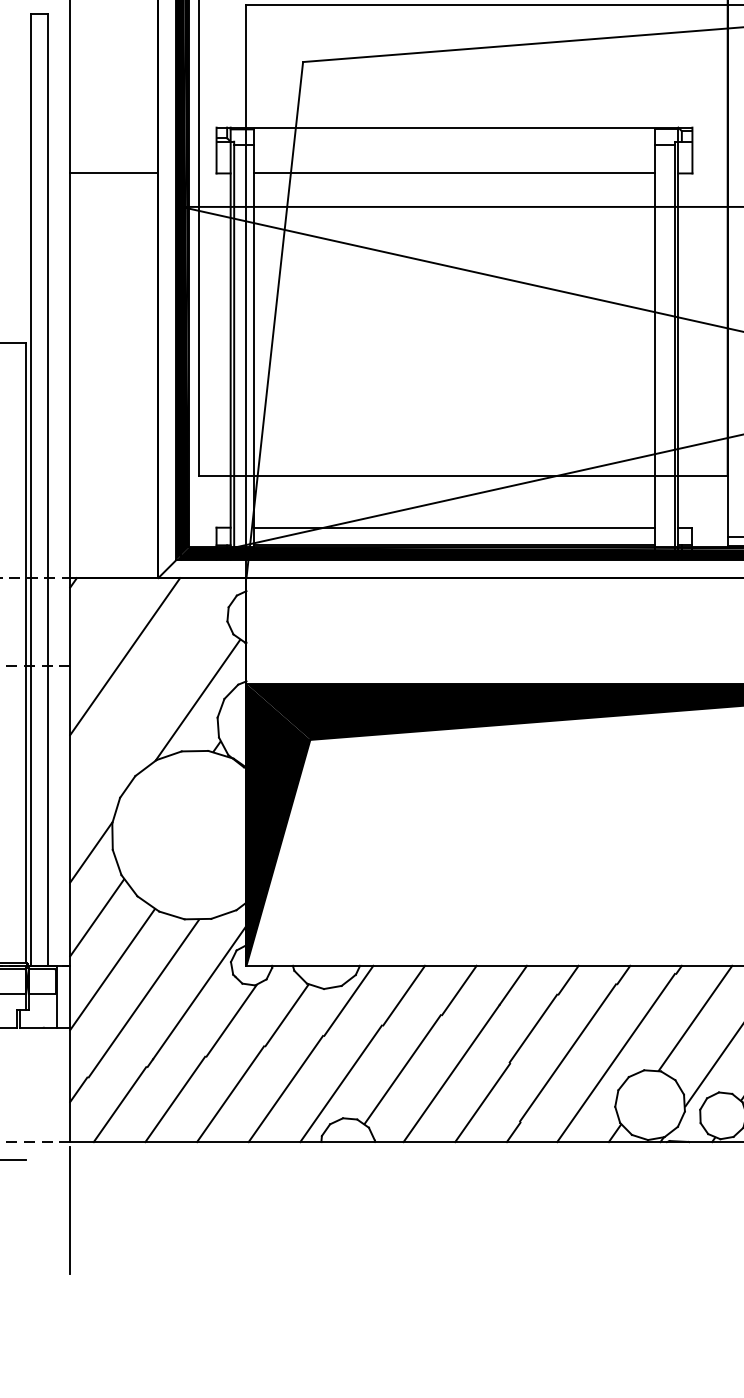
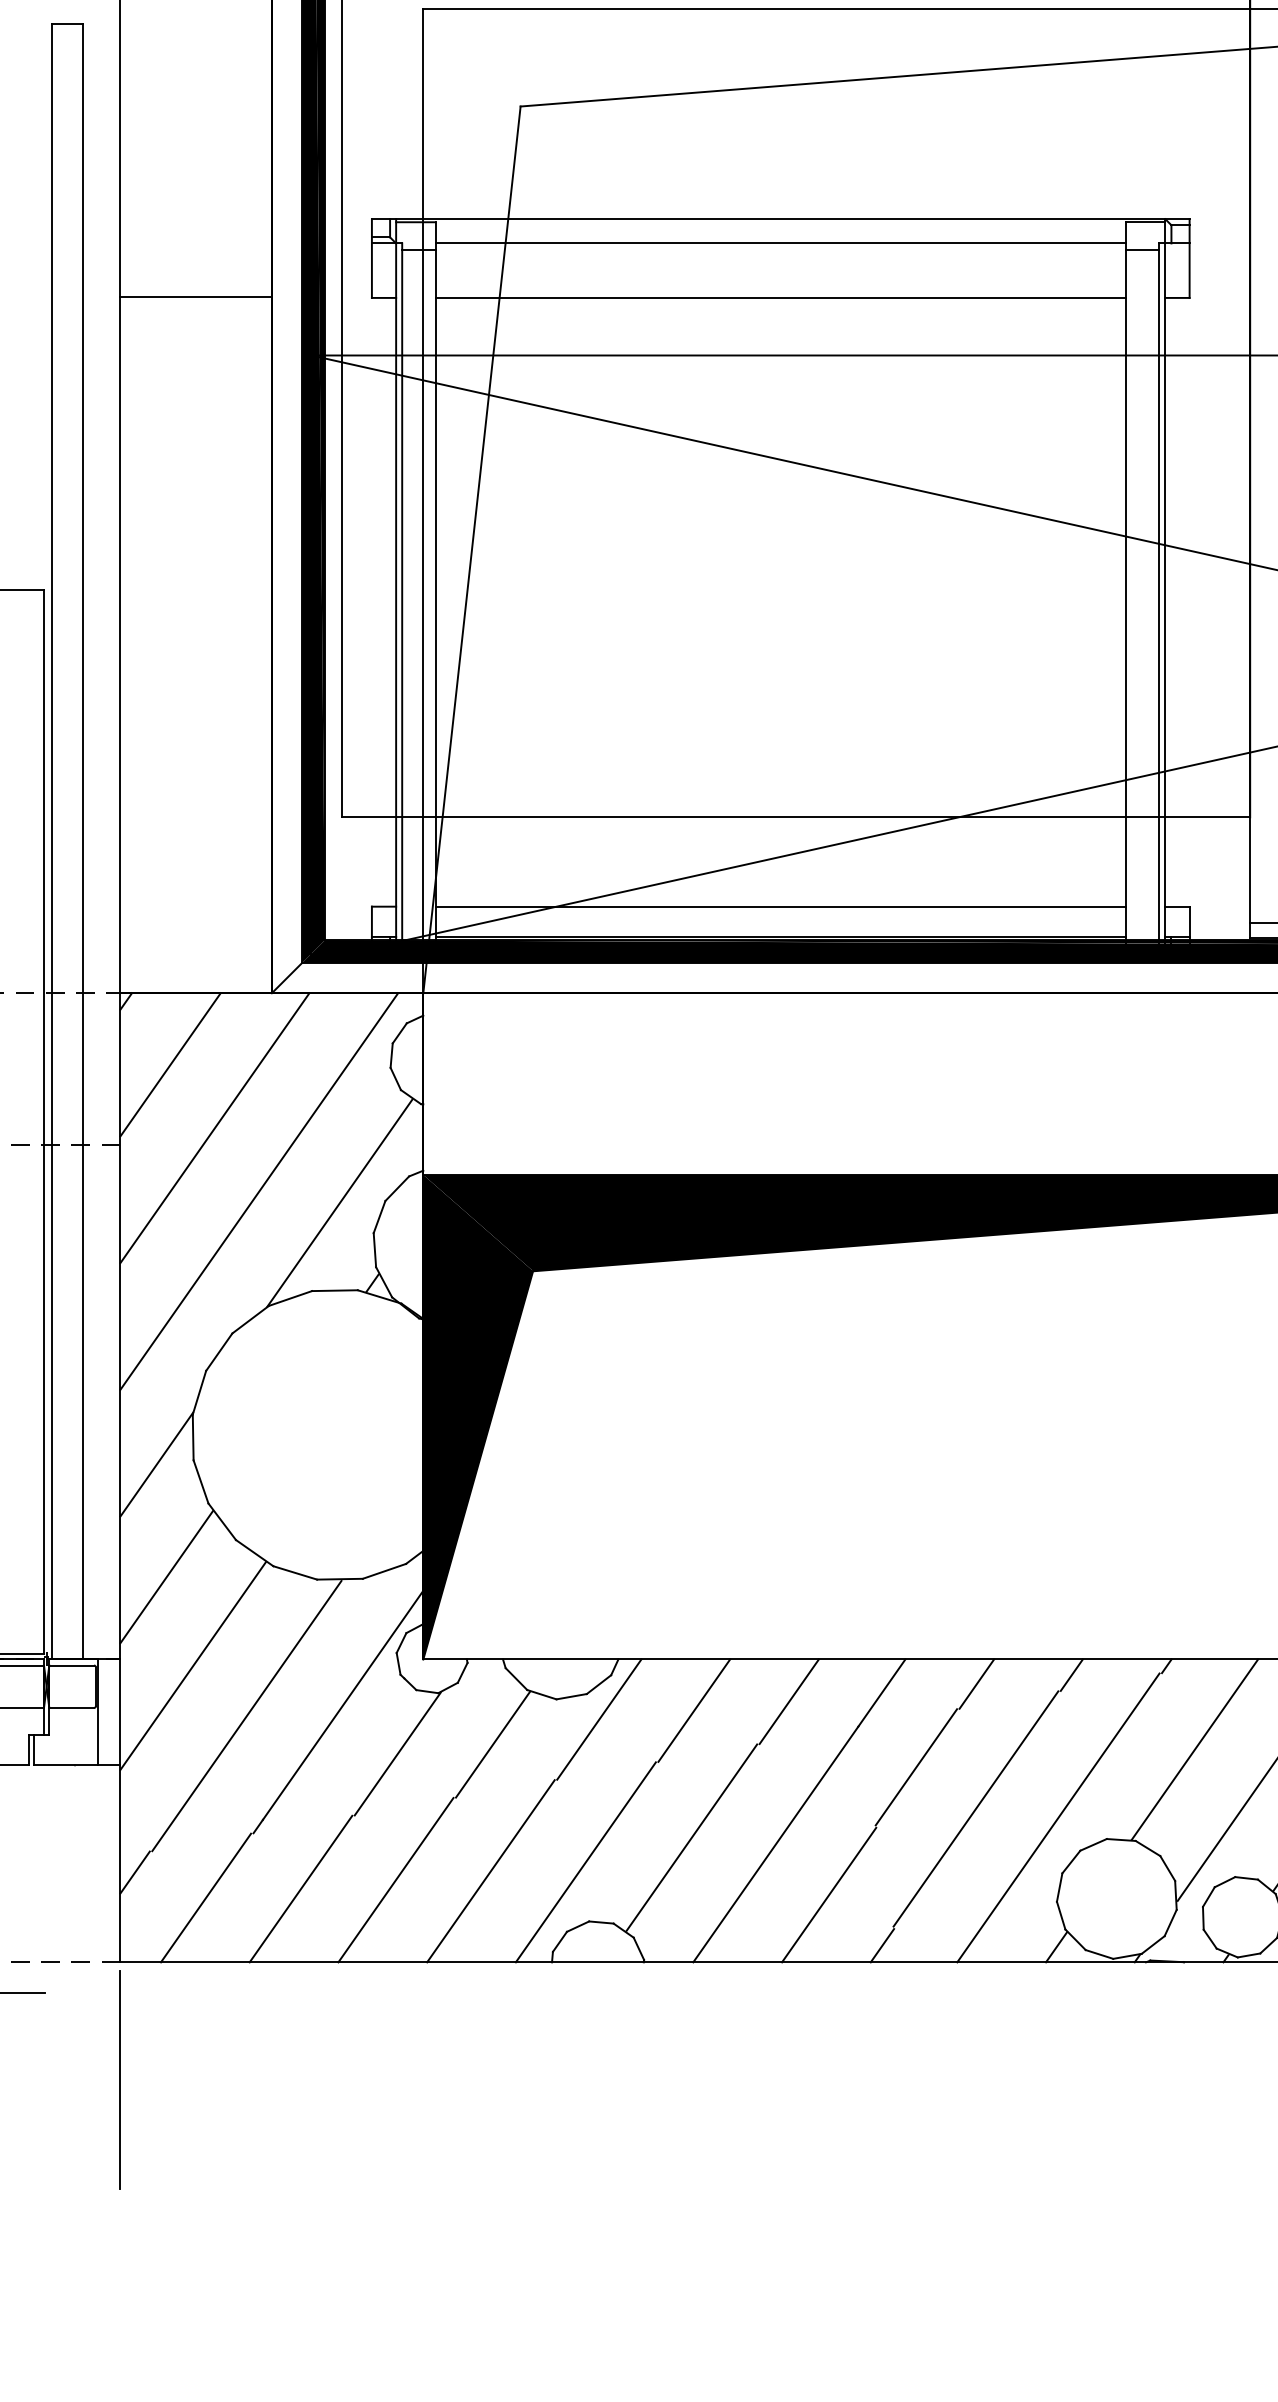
line: (454, 141) -> (780, 243), added
line: (99, 619) -> (170, 1064), added
line: (150, 693) -> (258, 1191), added

